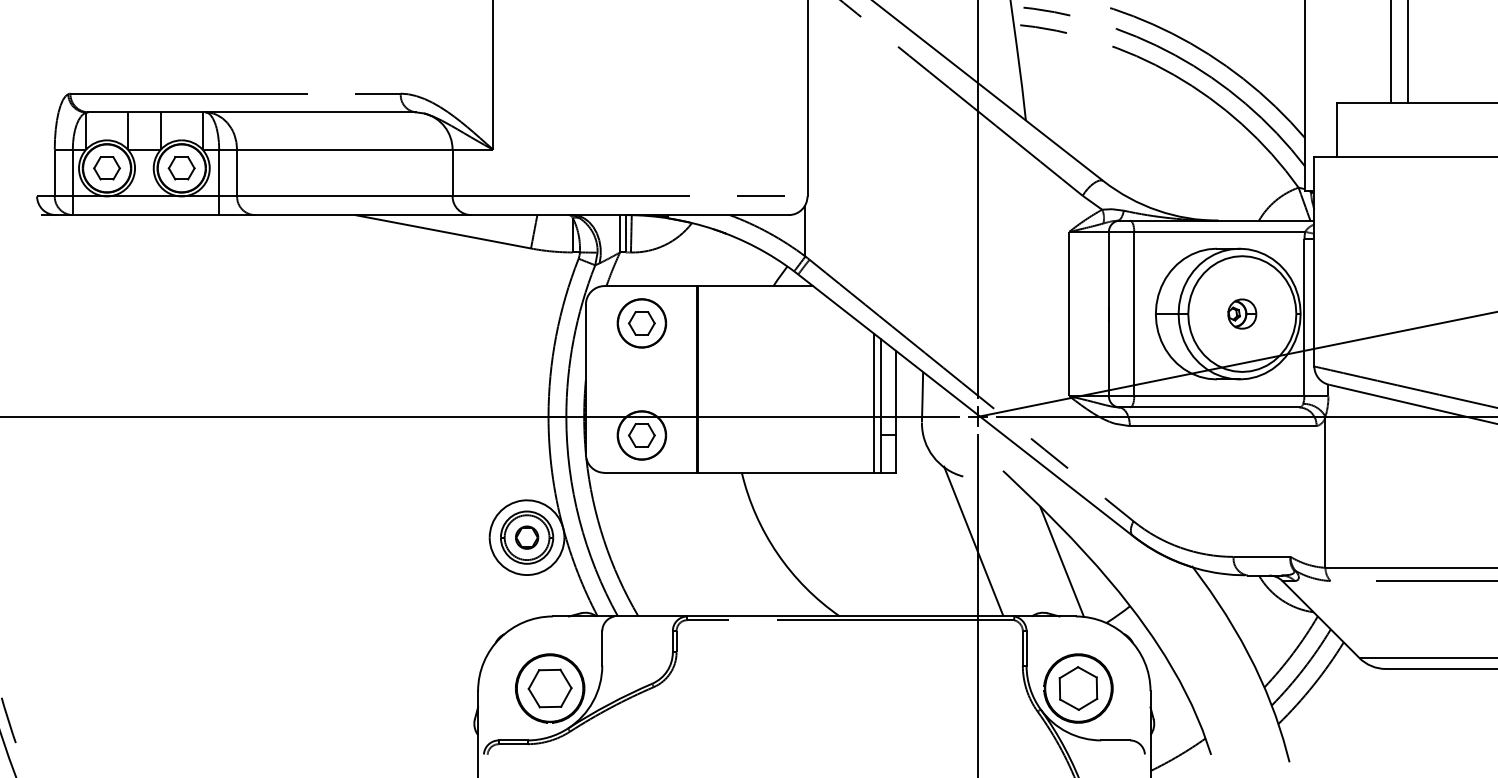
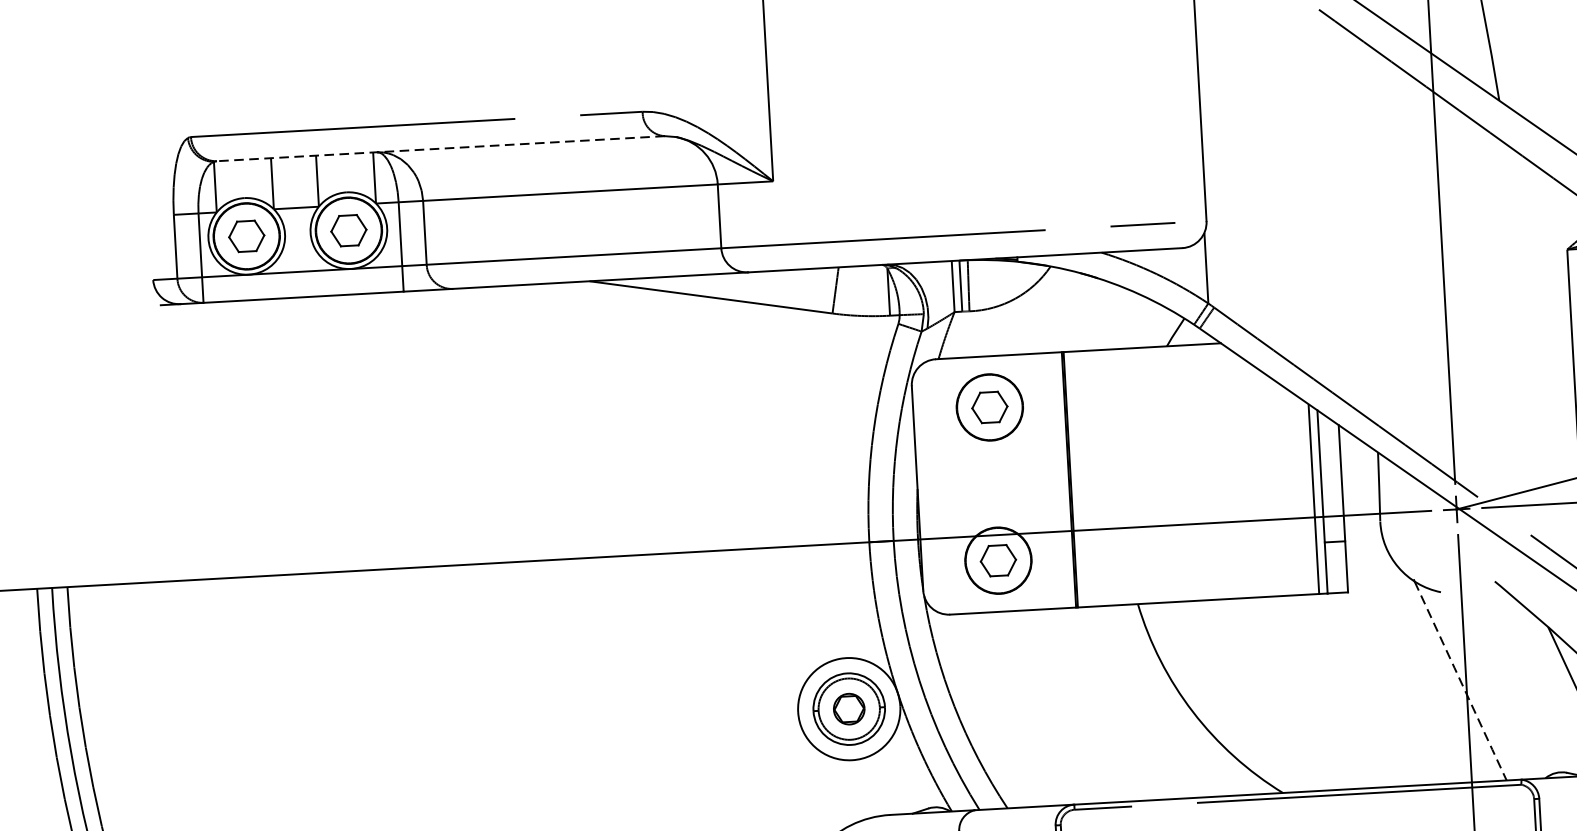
line: (252, 112) -> (441, 148), solid -> dashed
line: (974, 542) -> (1461, 681), solid -> dashed

